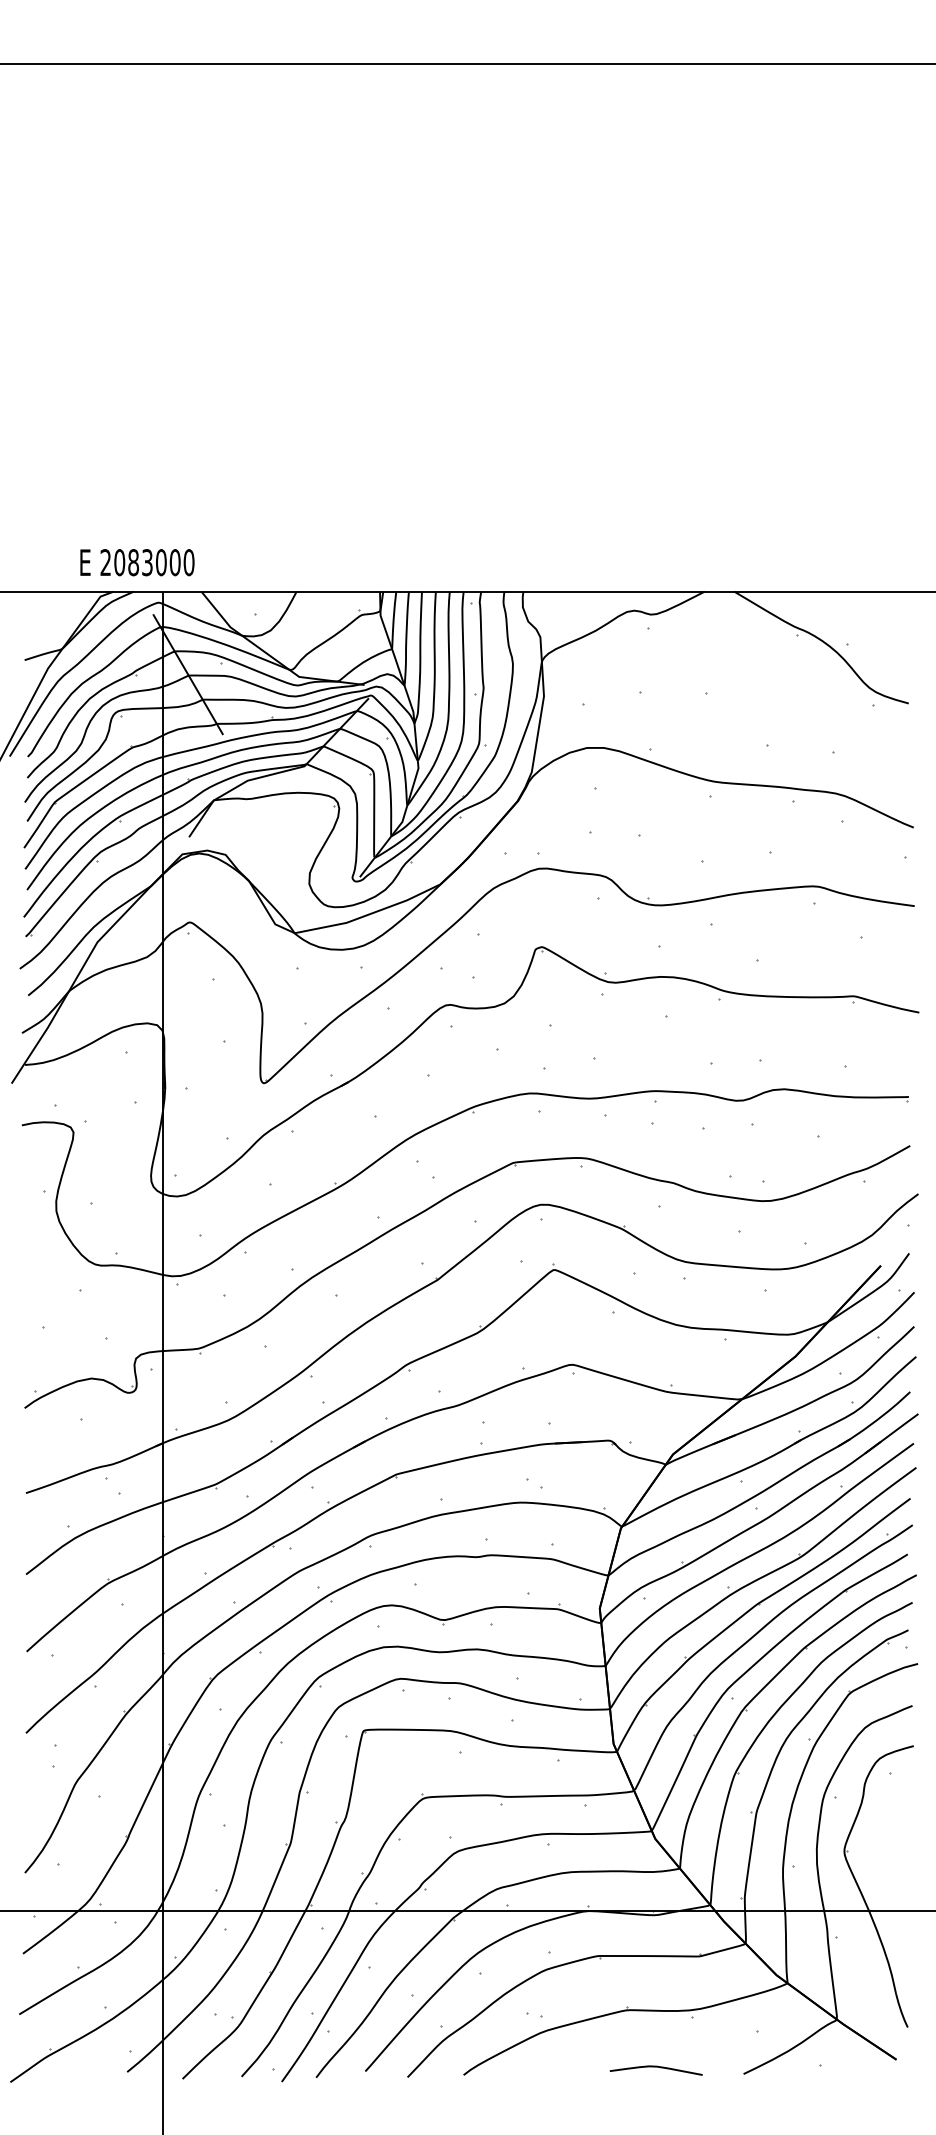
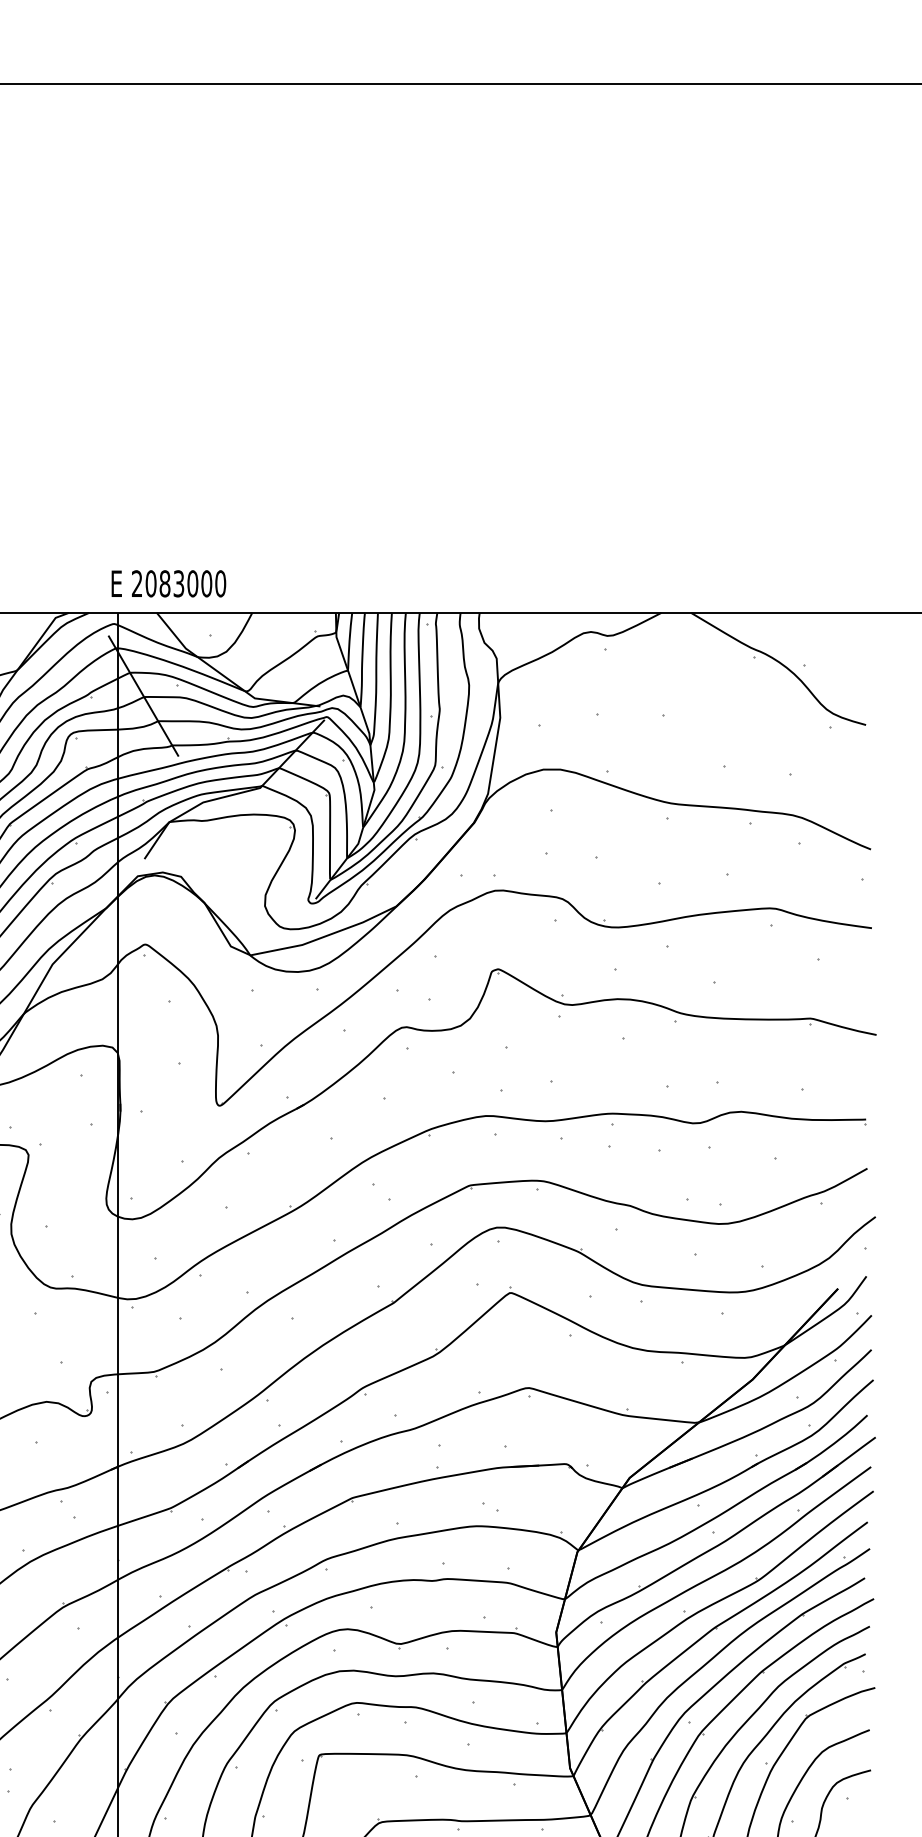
text: (137, 562) -> (168, 583), moved

